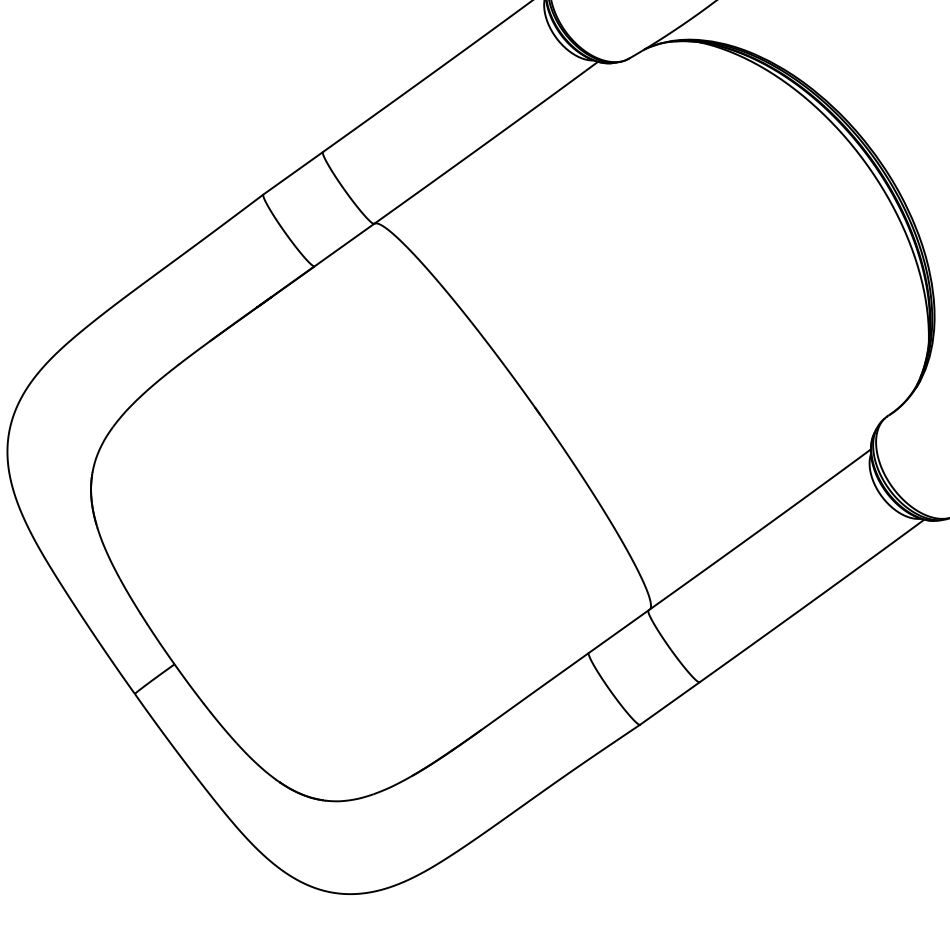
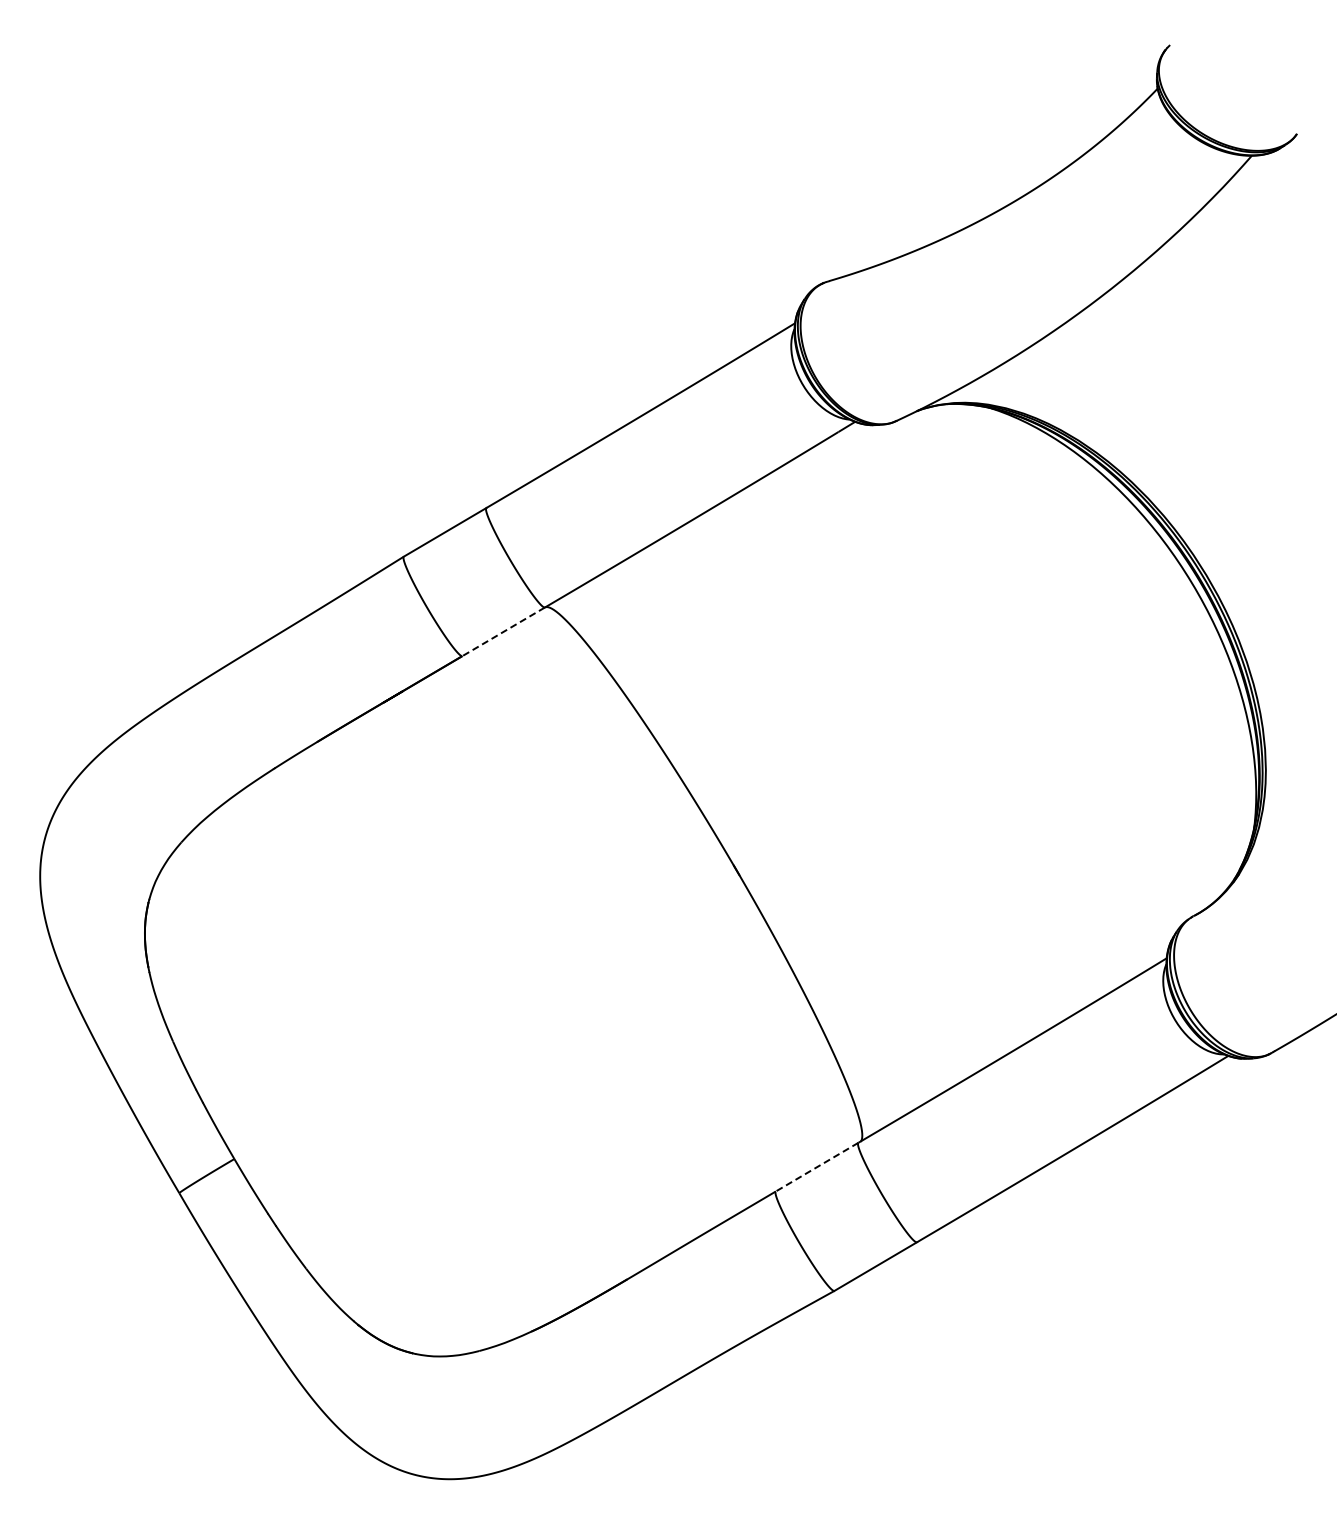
line: (344, 244) -> (503, 631), solid -> dashed
line: (618, 631) -> (817, 1167), solid -> dashed

